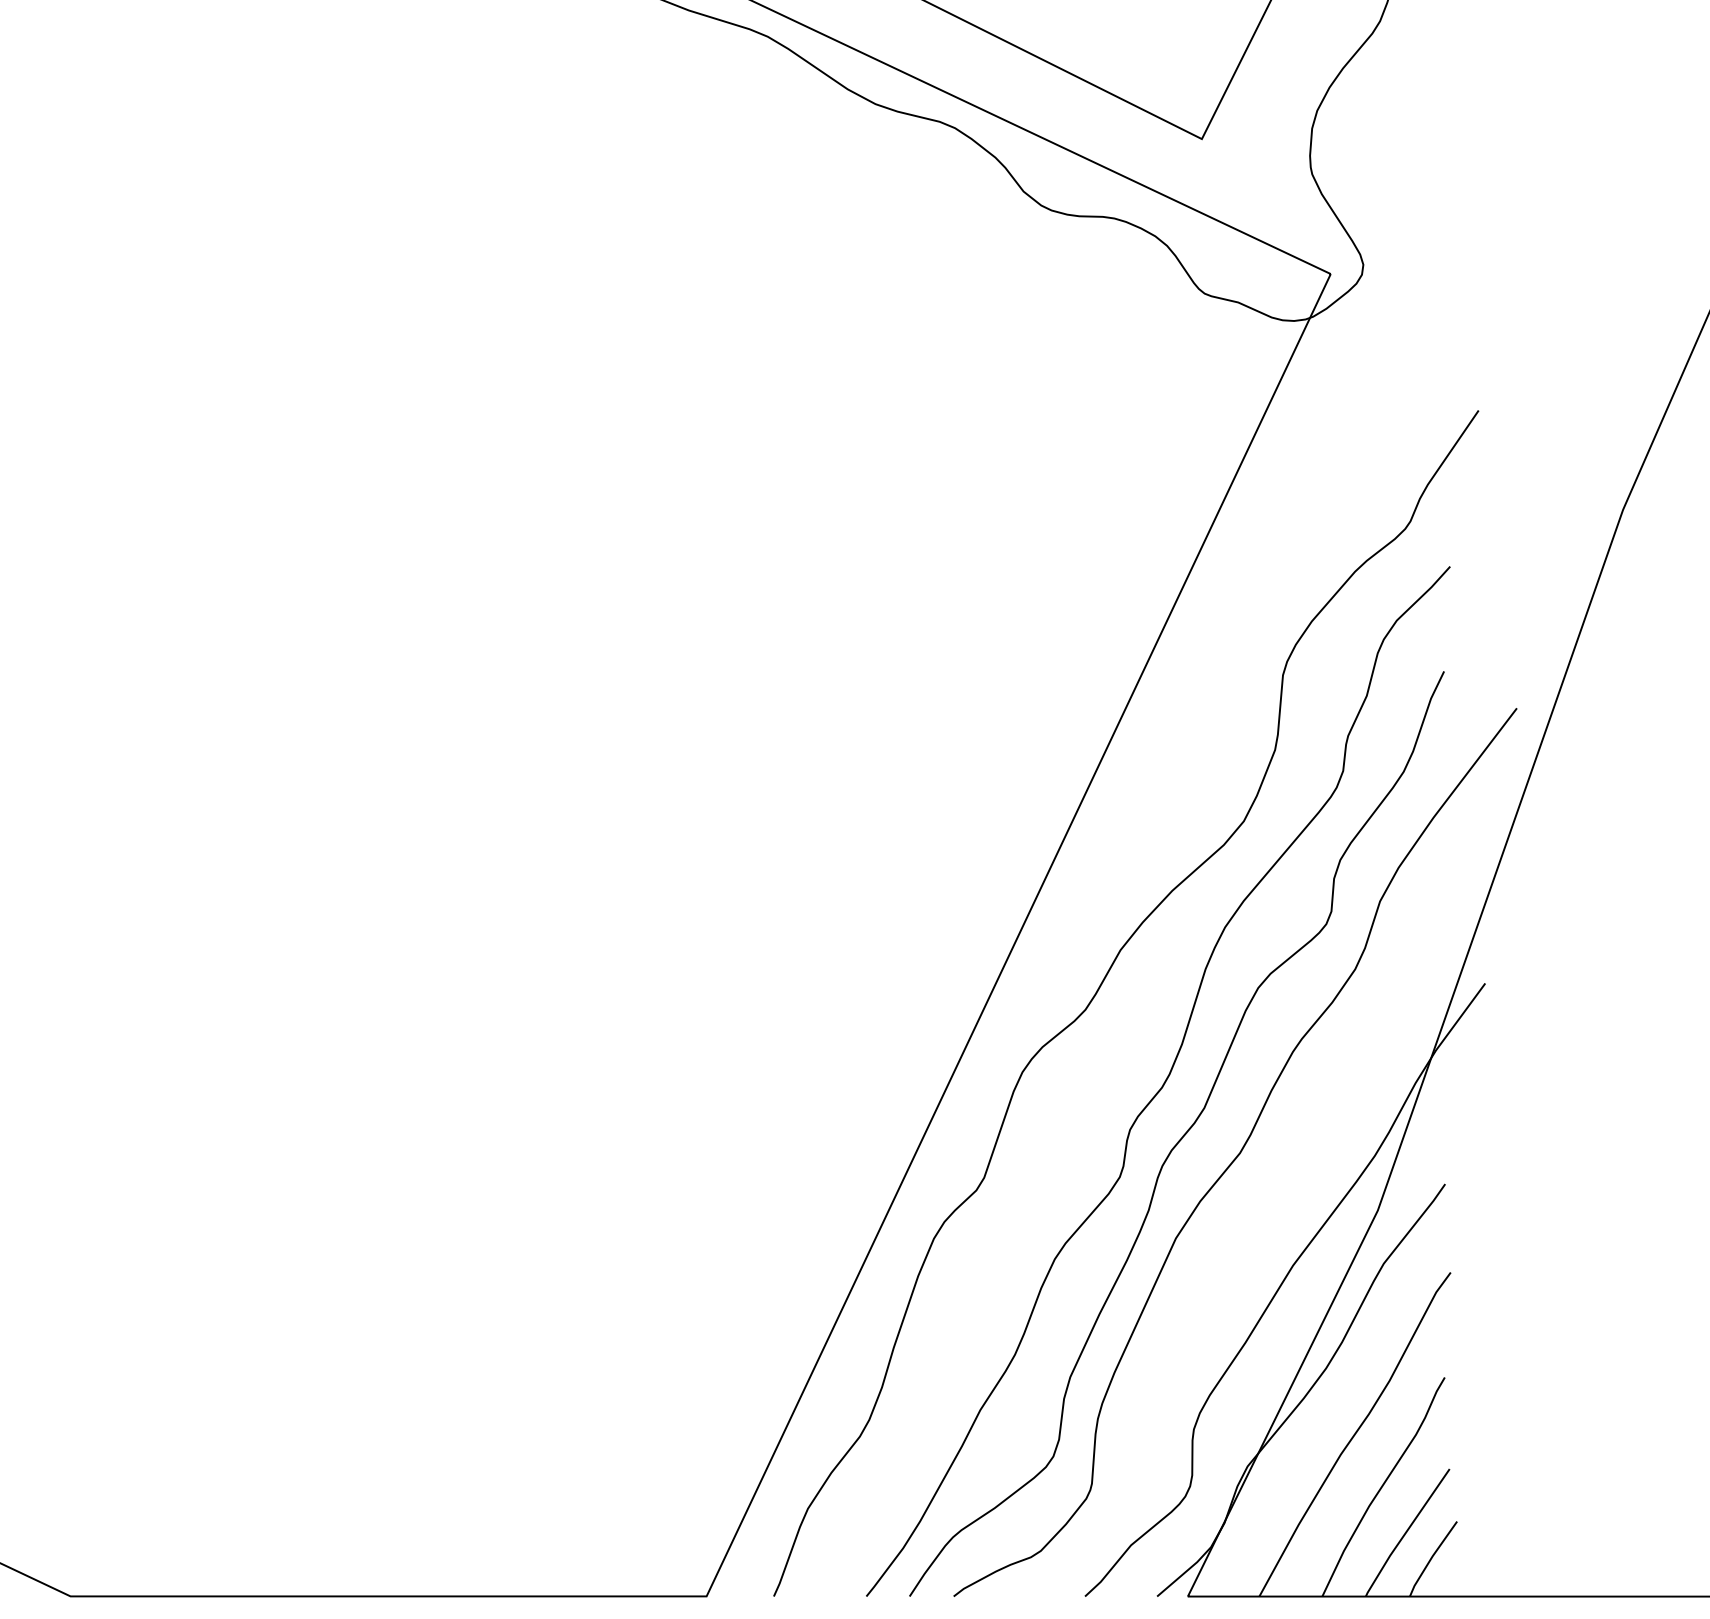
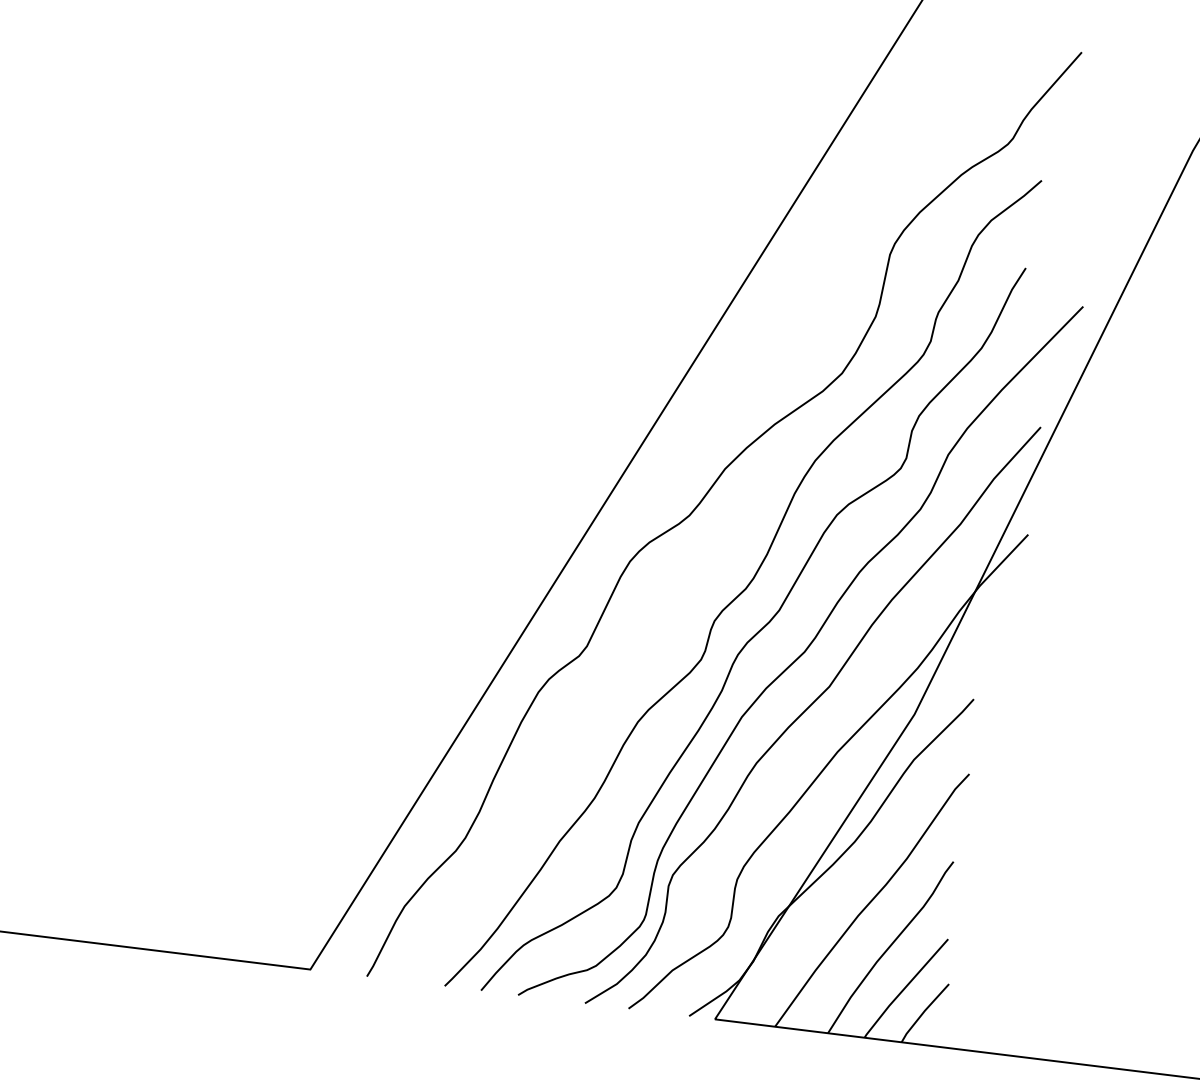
curve: (1253, 1218) -> (809, 708), added

